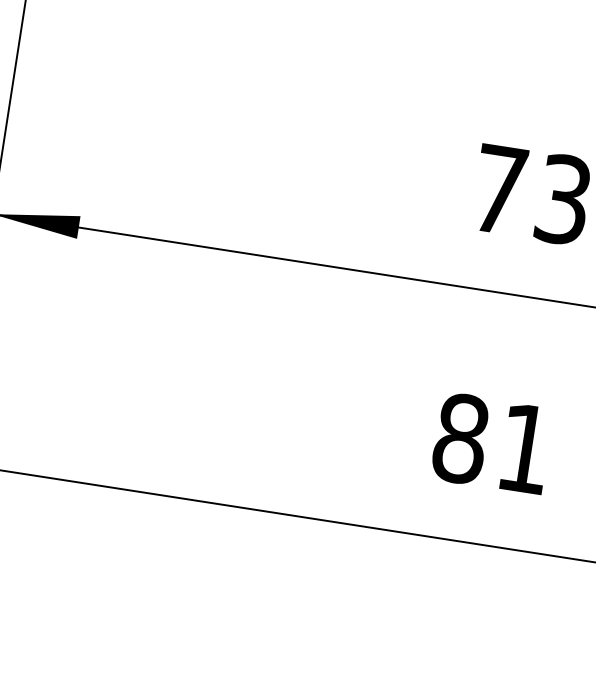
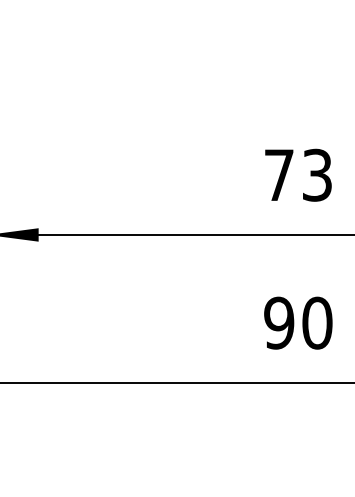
text: (493, 442) -> (298, 322), 81 -> 90

